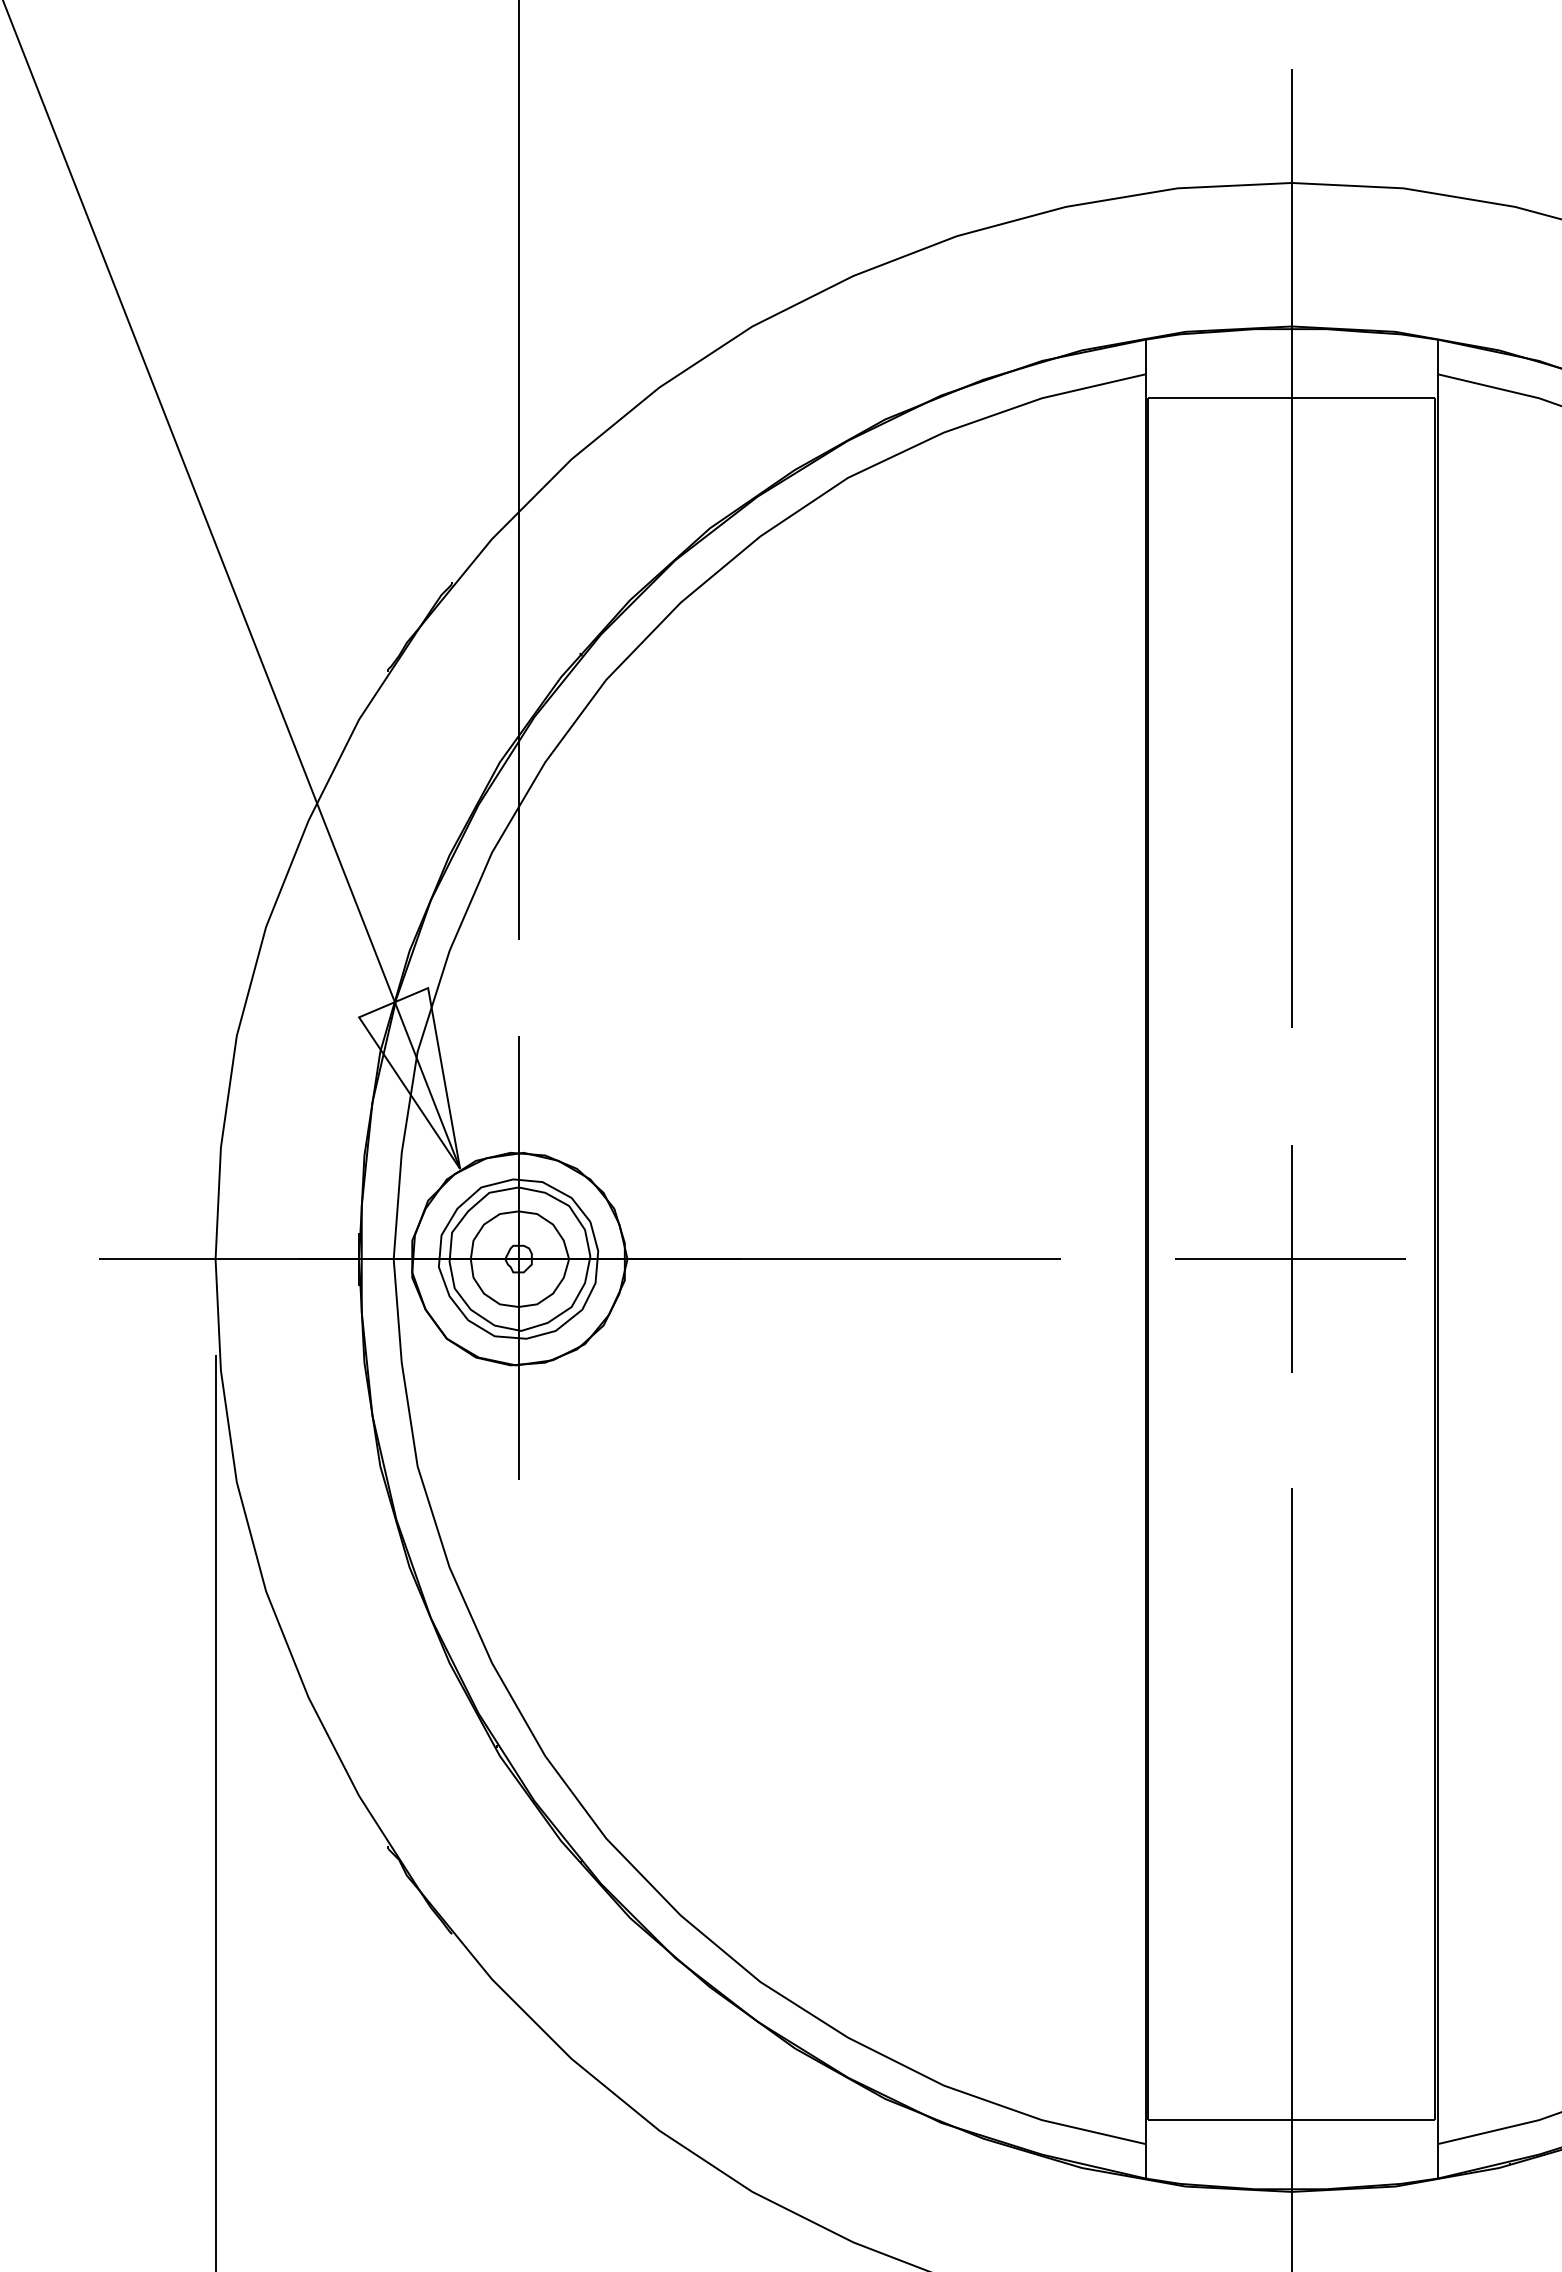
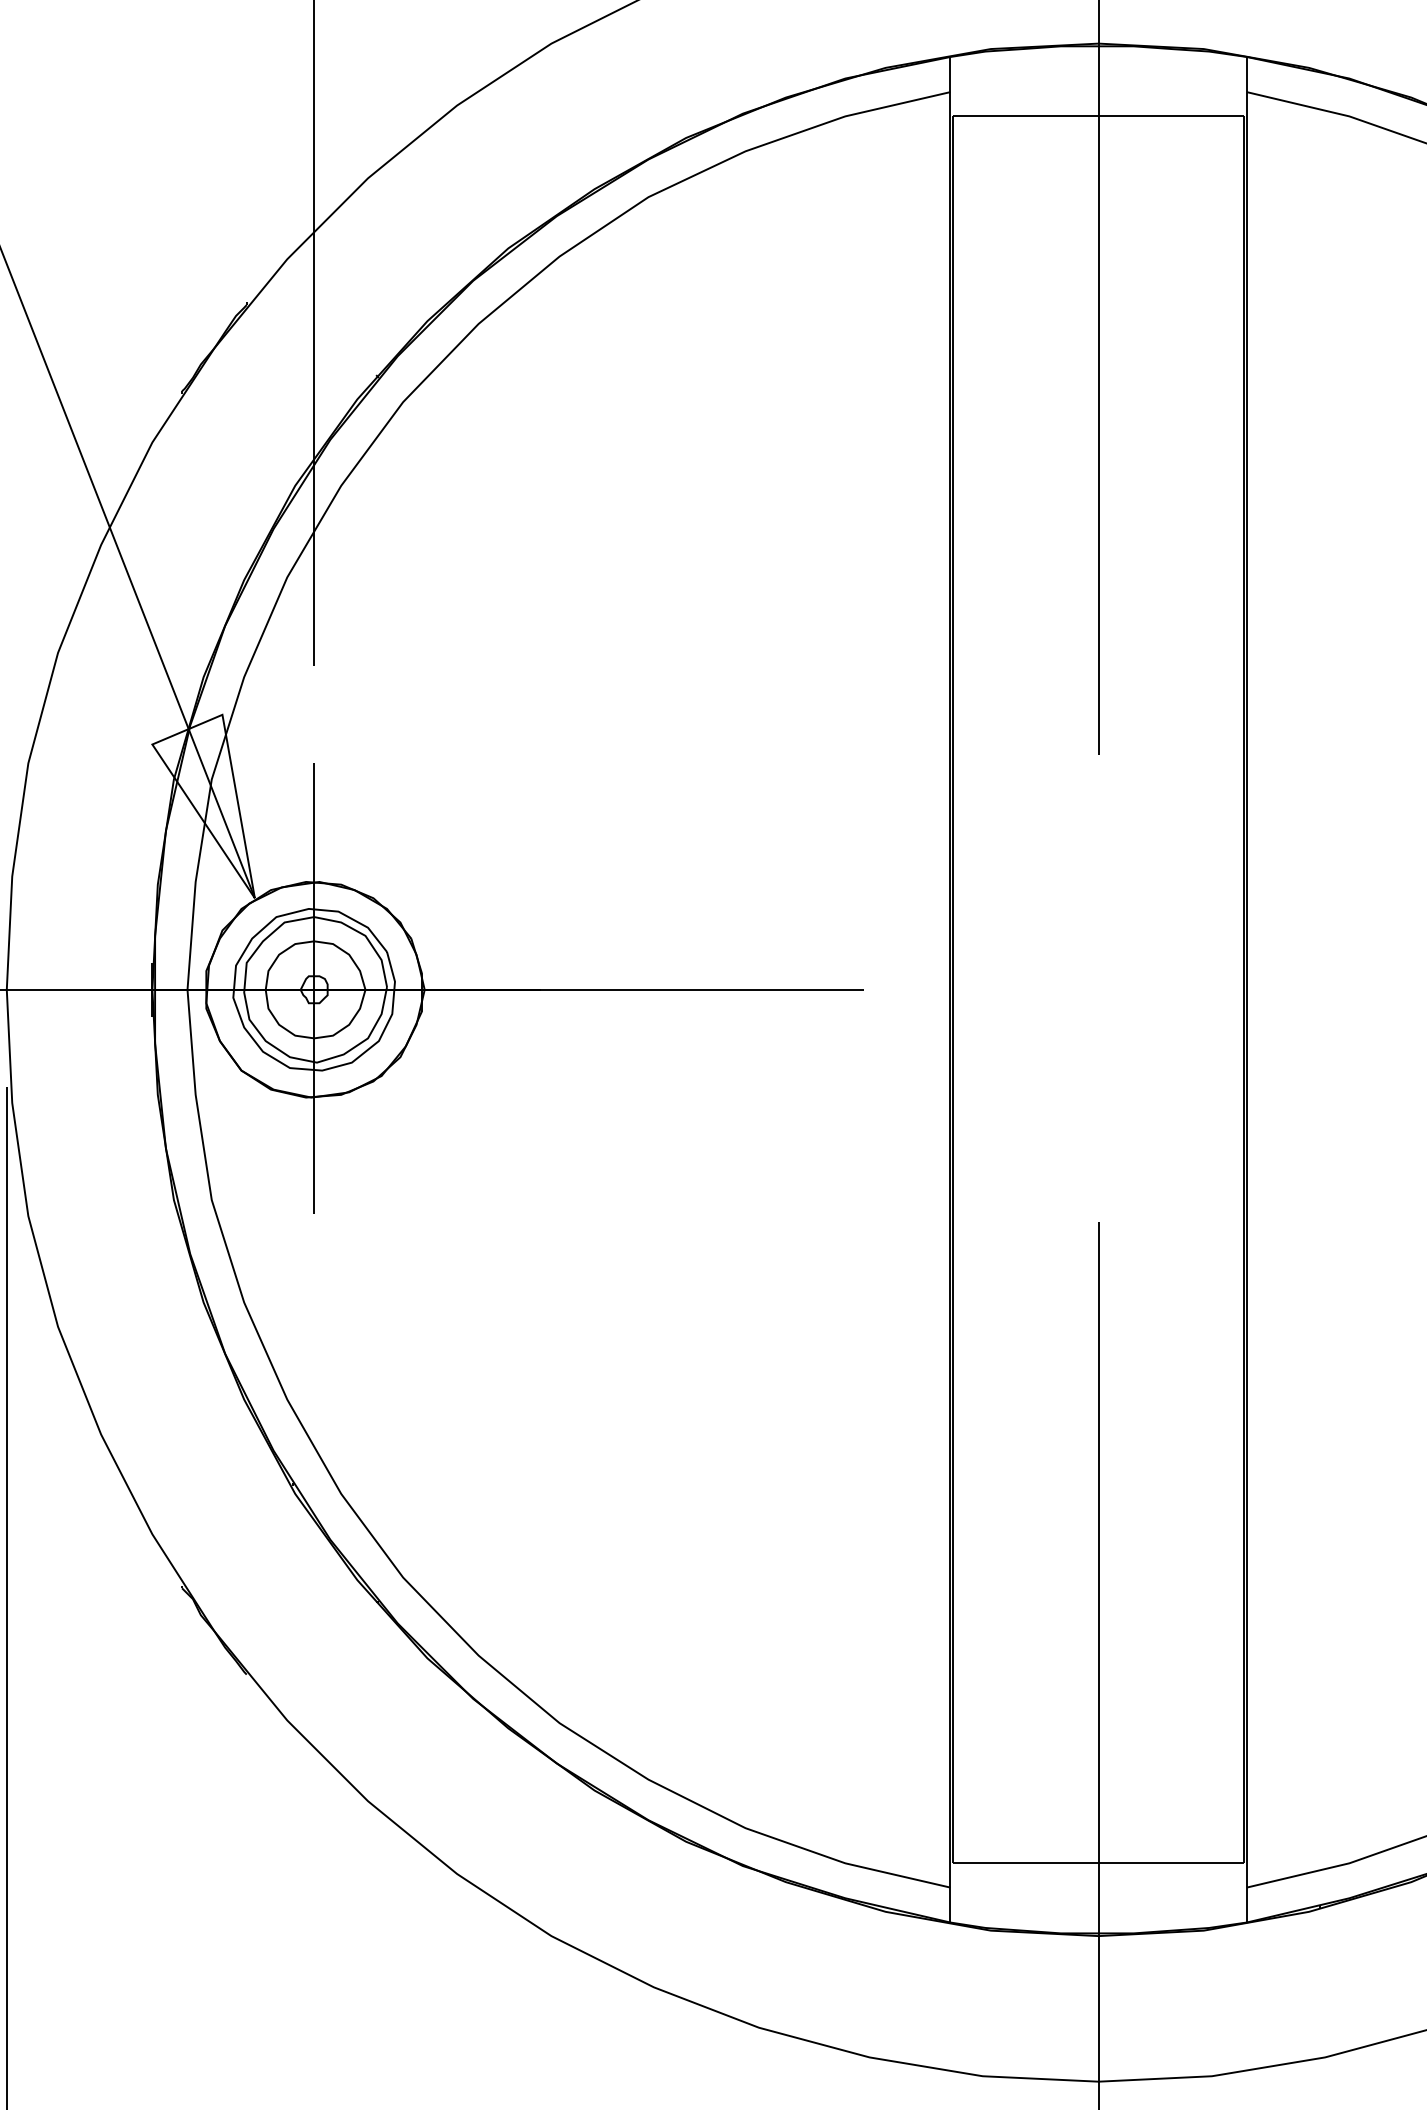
part: (1290, 1258) -> (1097, 989), removed

